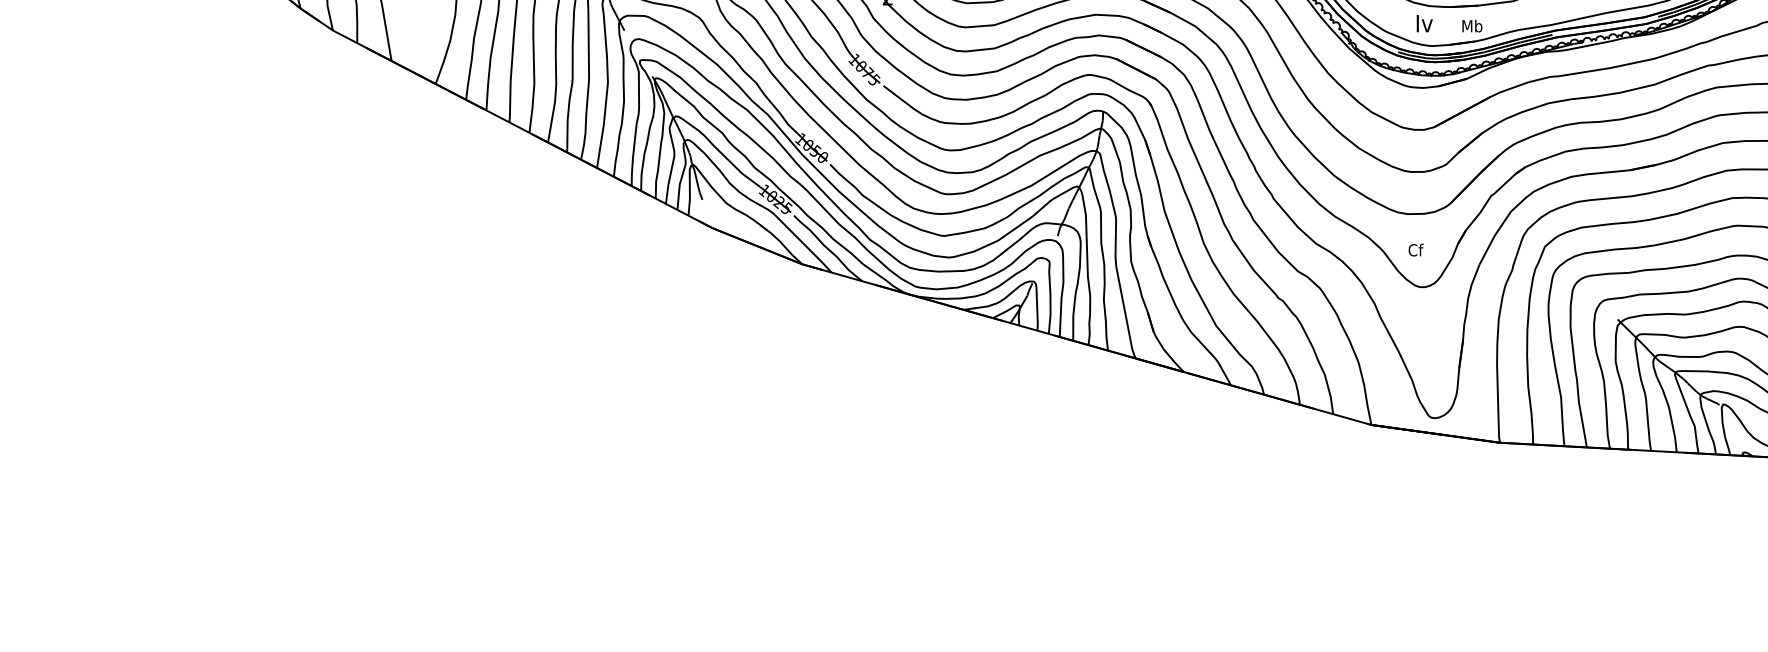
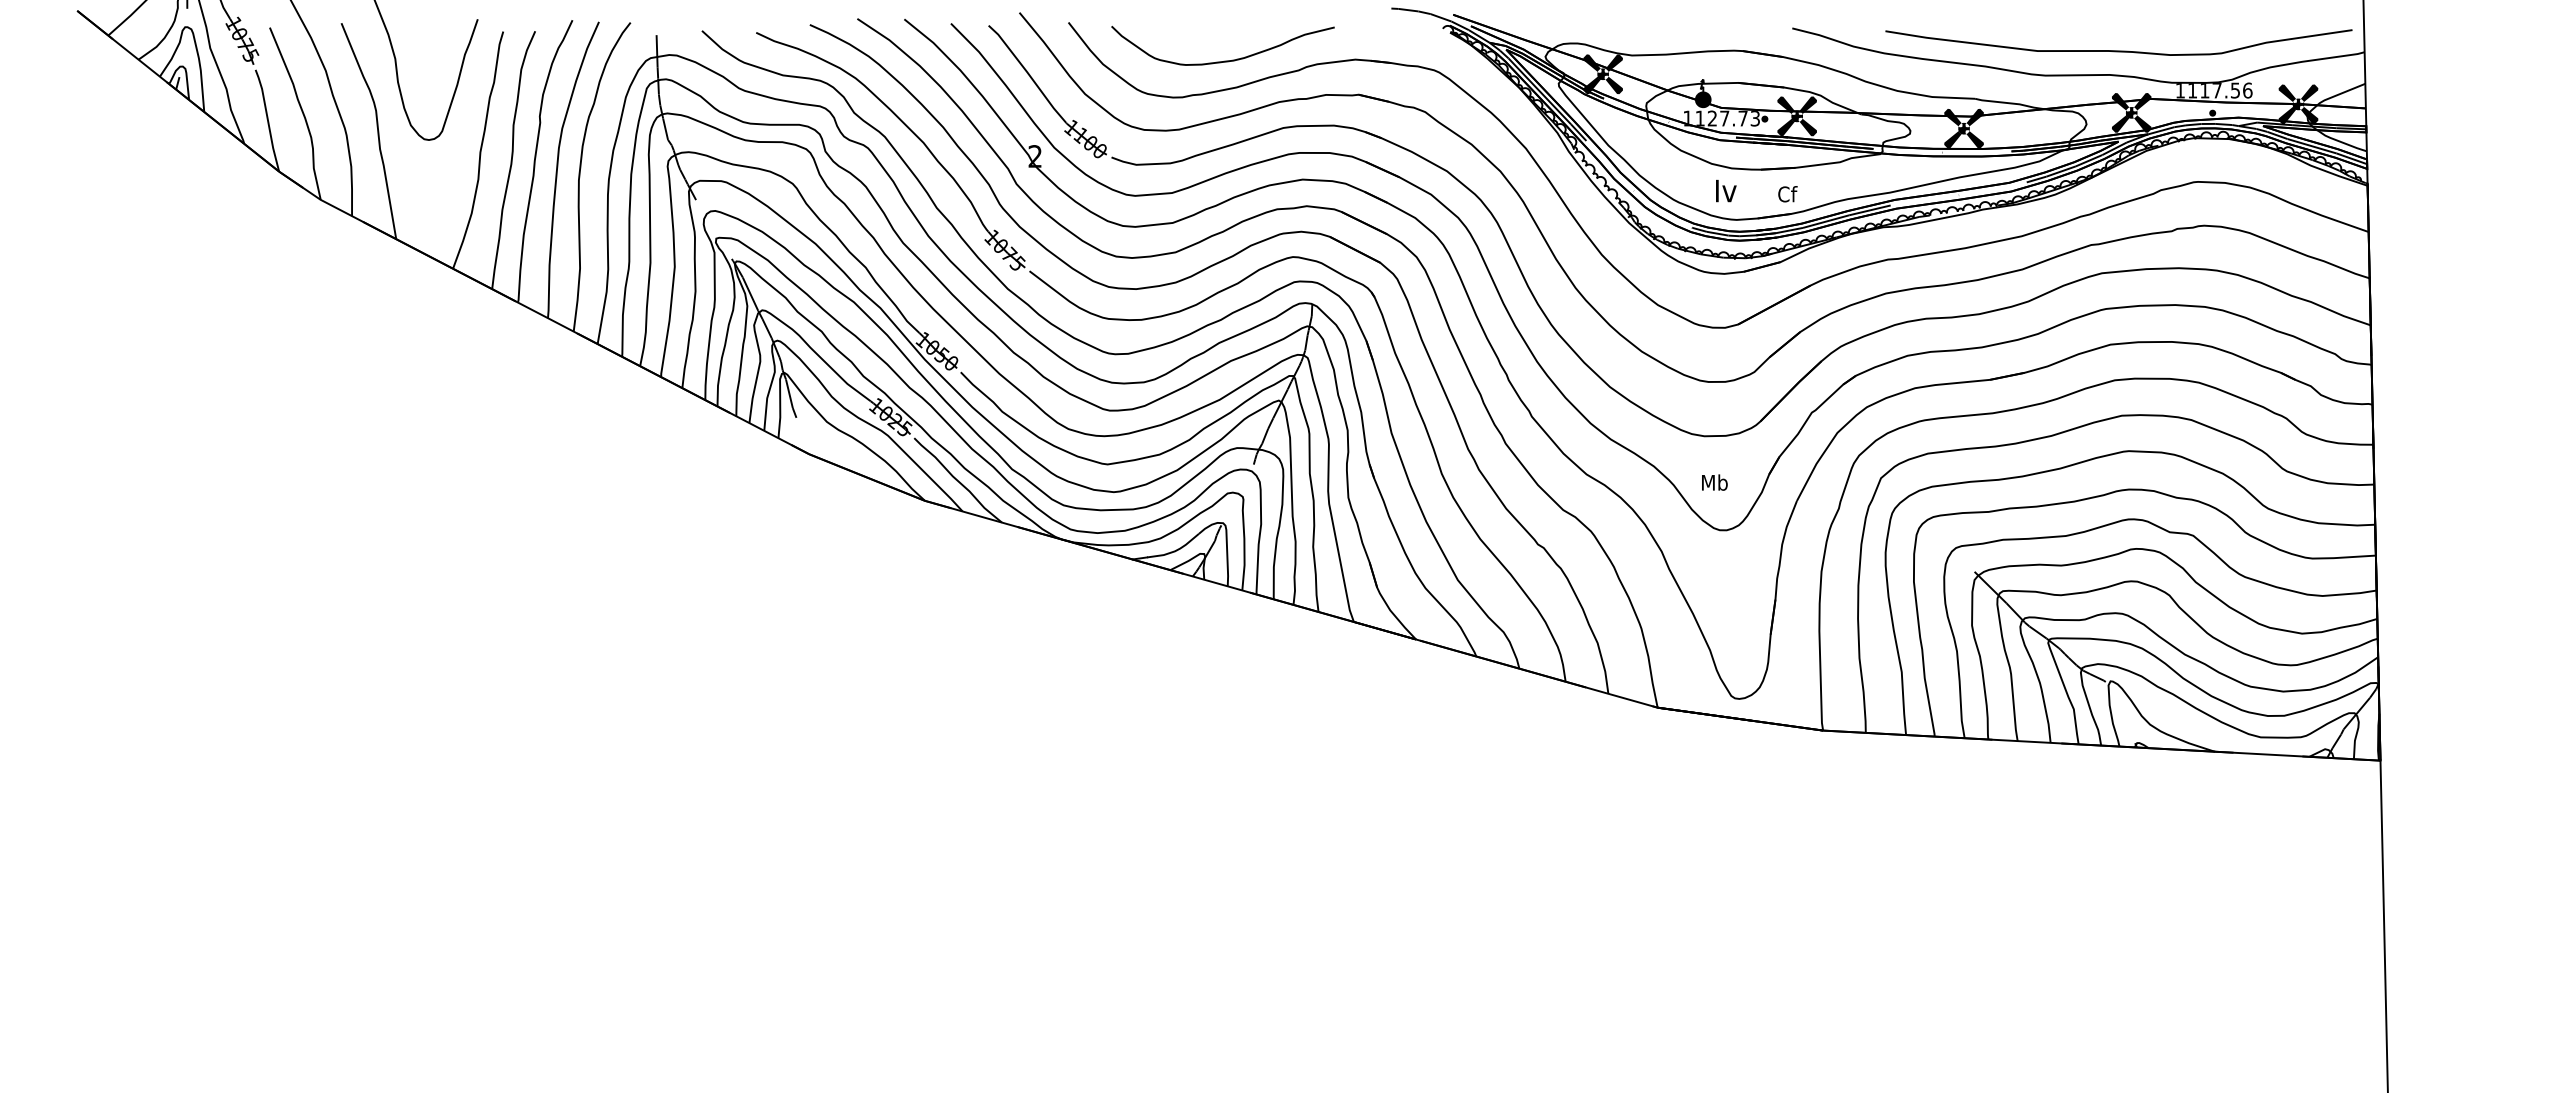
text: (1472, 26) -> (1787, 194), Mb -> Cf
text: (1415, 250) -> (1714, 482), Cf -> Mb

